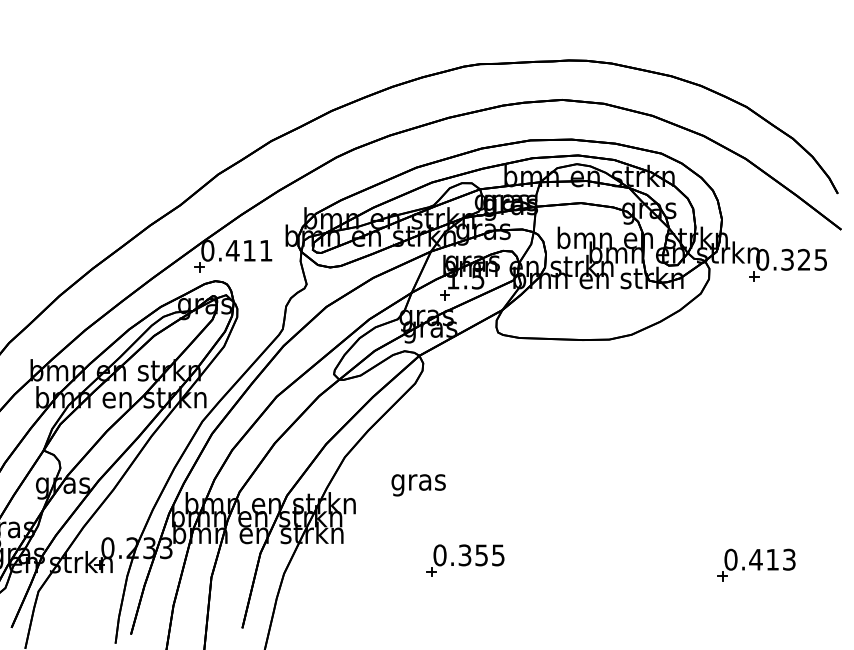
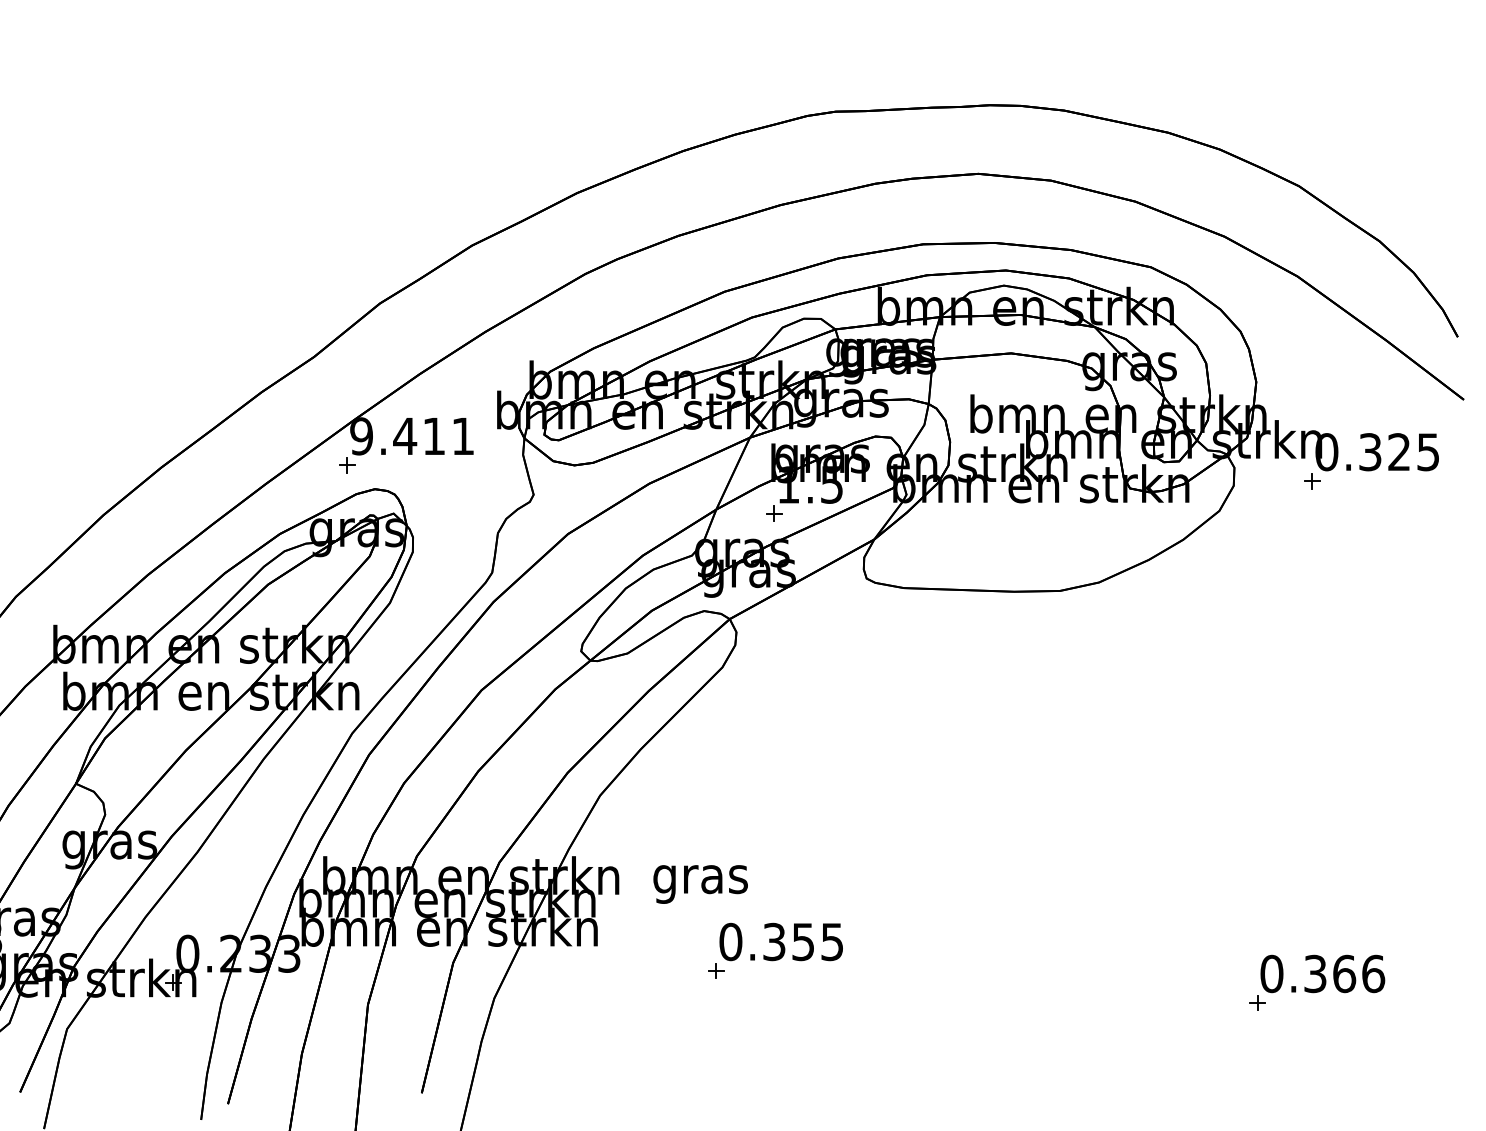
text: (207, 250) -> (361, 435), 0.411 -> 9.411
text: (418, 485) -> (700, 884), moved
text: (772, 559) -> (1344, 973), 0.413 -> 0.366
part: (465, 560) -> (775, 950), moved

